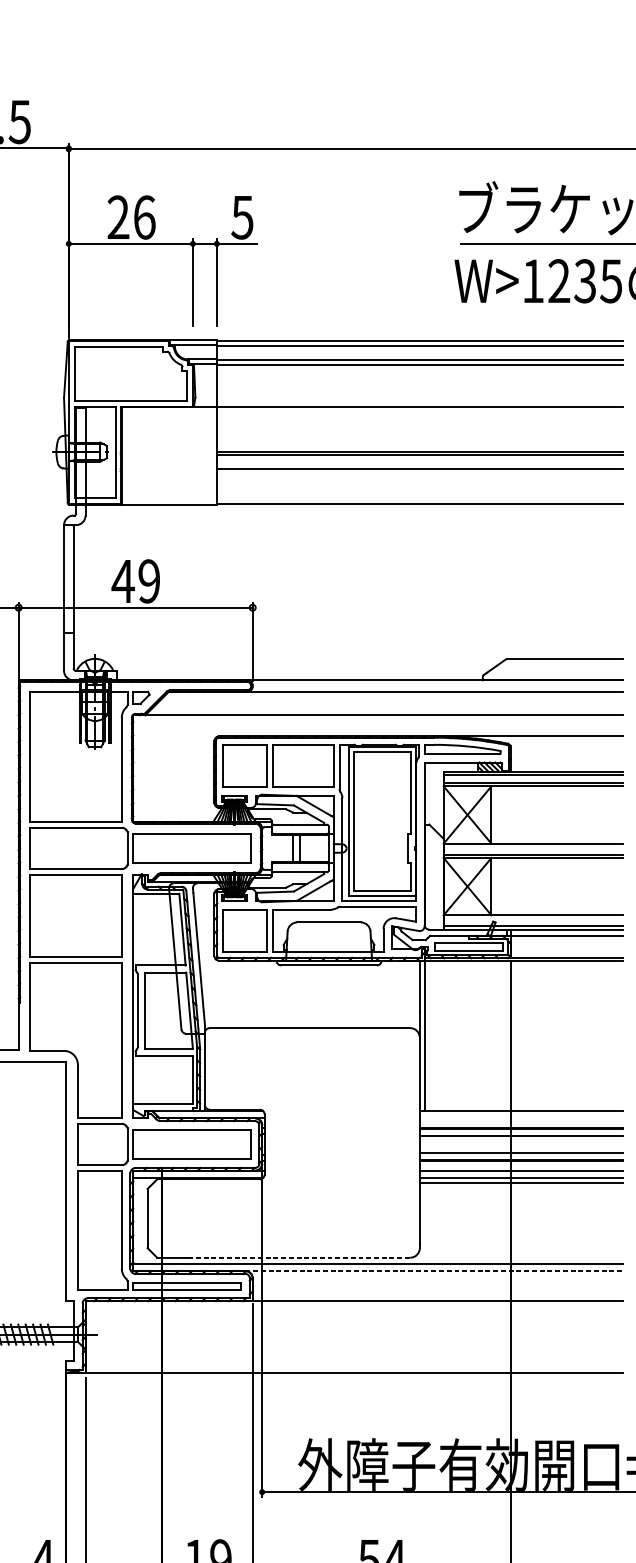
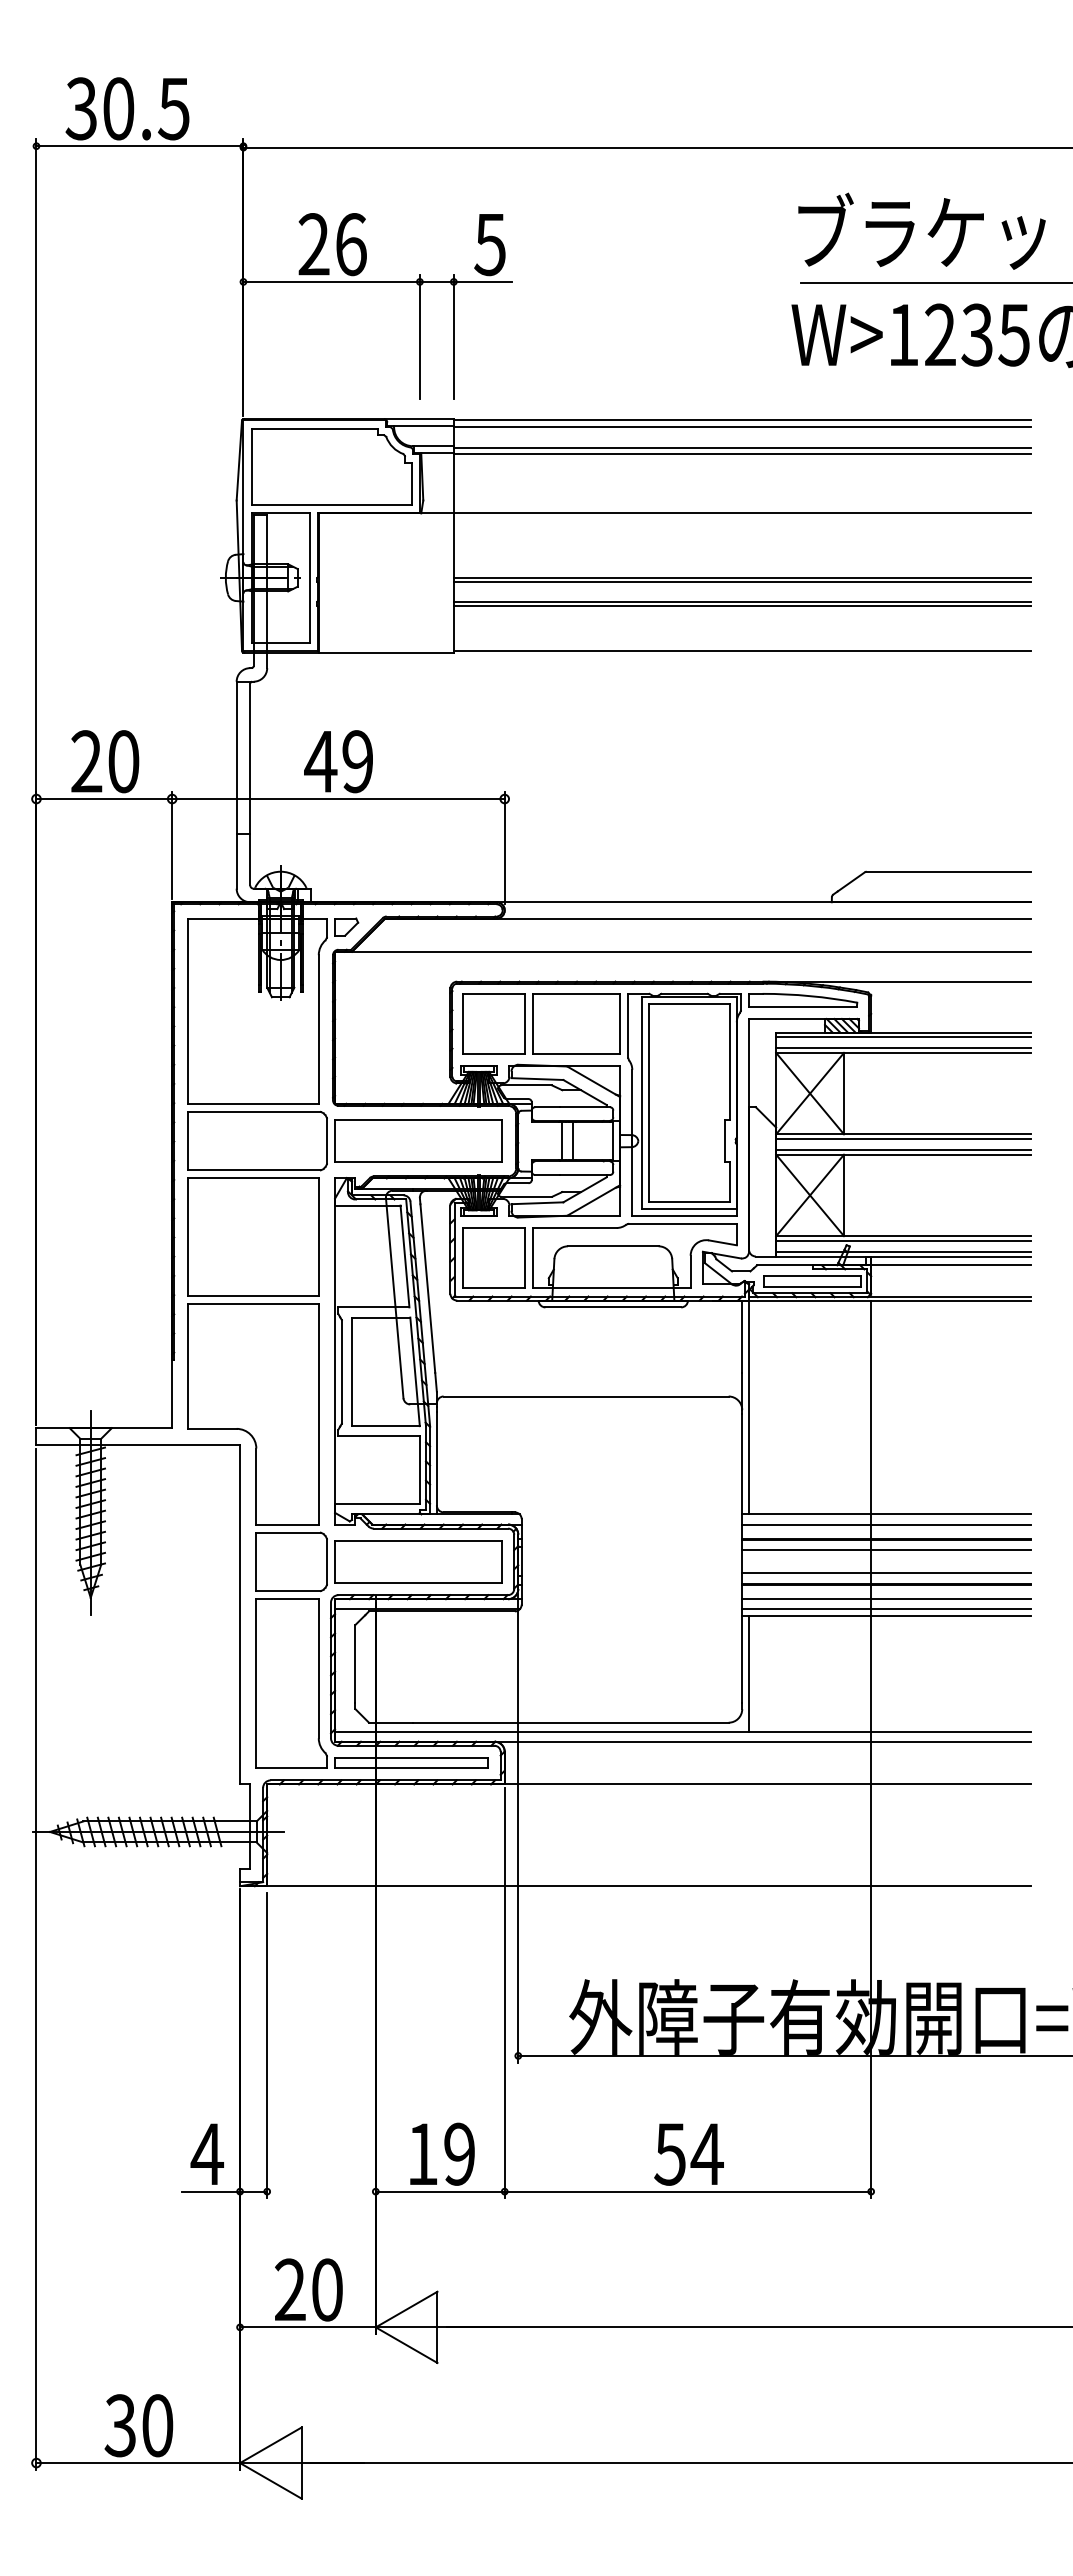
line: (419, 471) -> (741, 605), added
line: (533, 847) -> (903, 1139), added
line: (533, 918) -> (903, 1240), added
line: (521, 1118) -> (886, 1524), added
line: (424, 1223) -> (749, 1673), added
line: (298, 1257) -> (570, 1722), dashed -> solid
line: (434, 1270) -> (763, 1741), dashed -> solid

